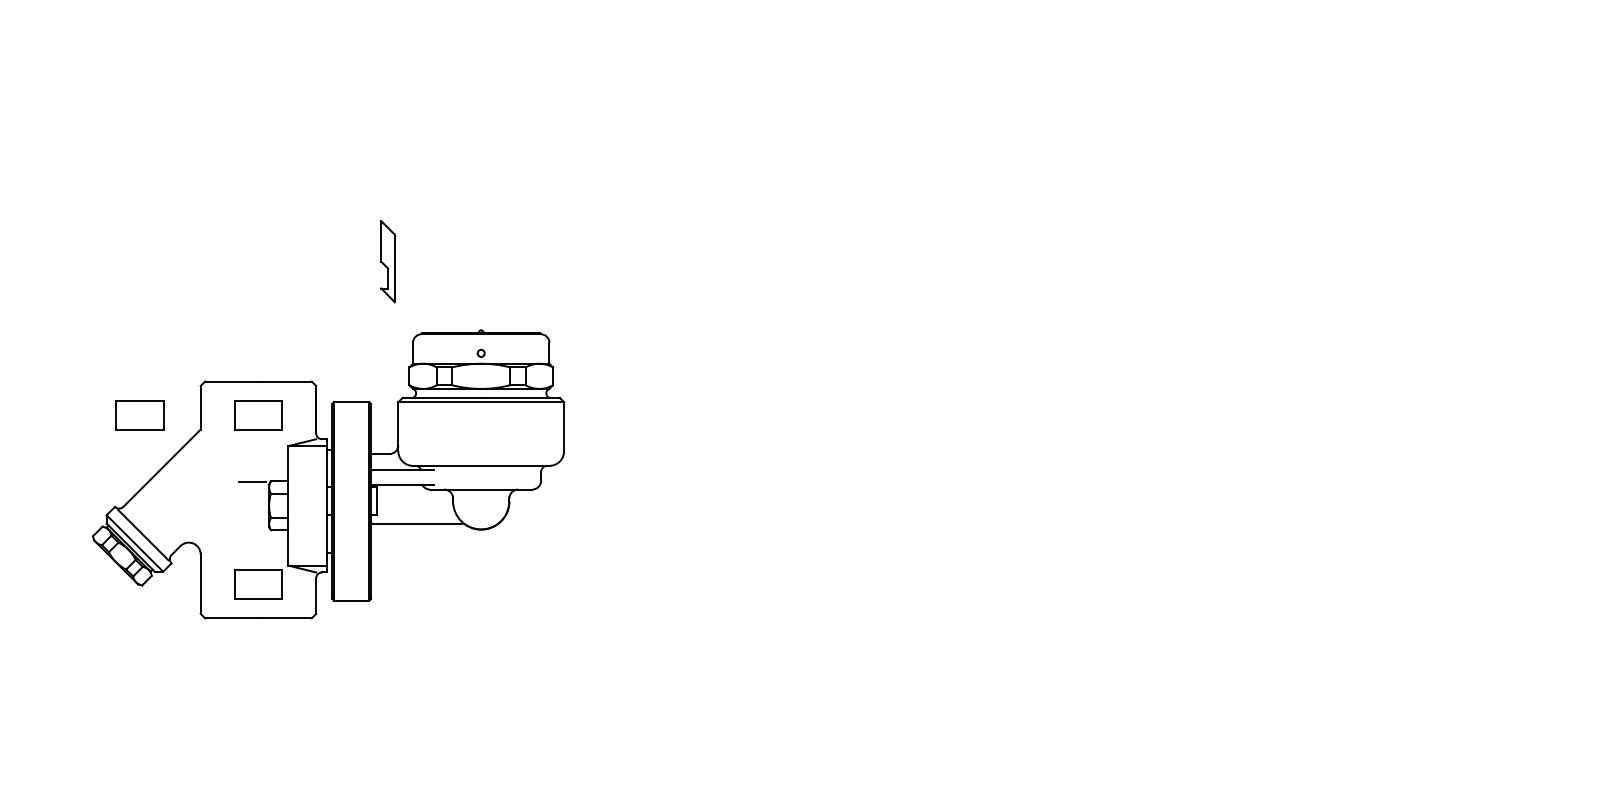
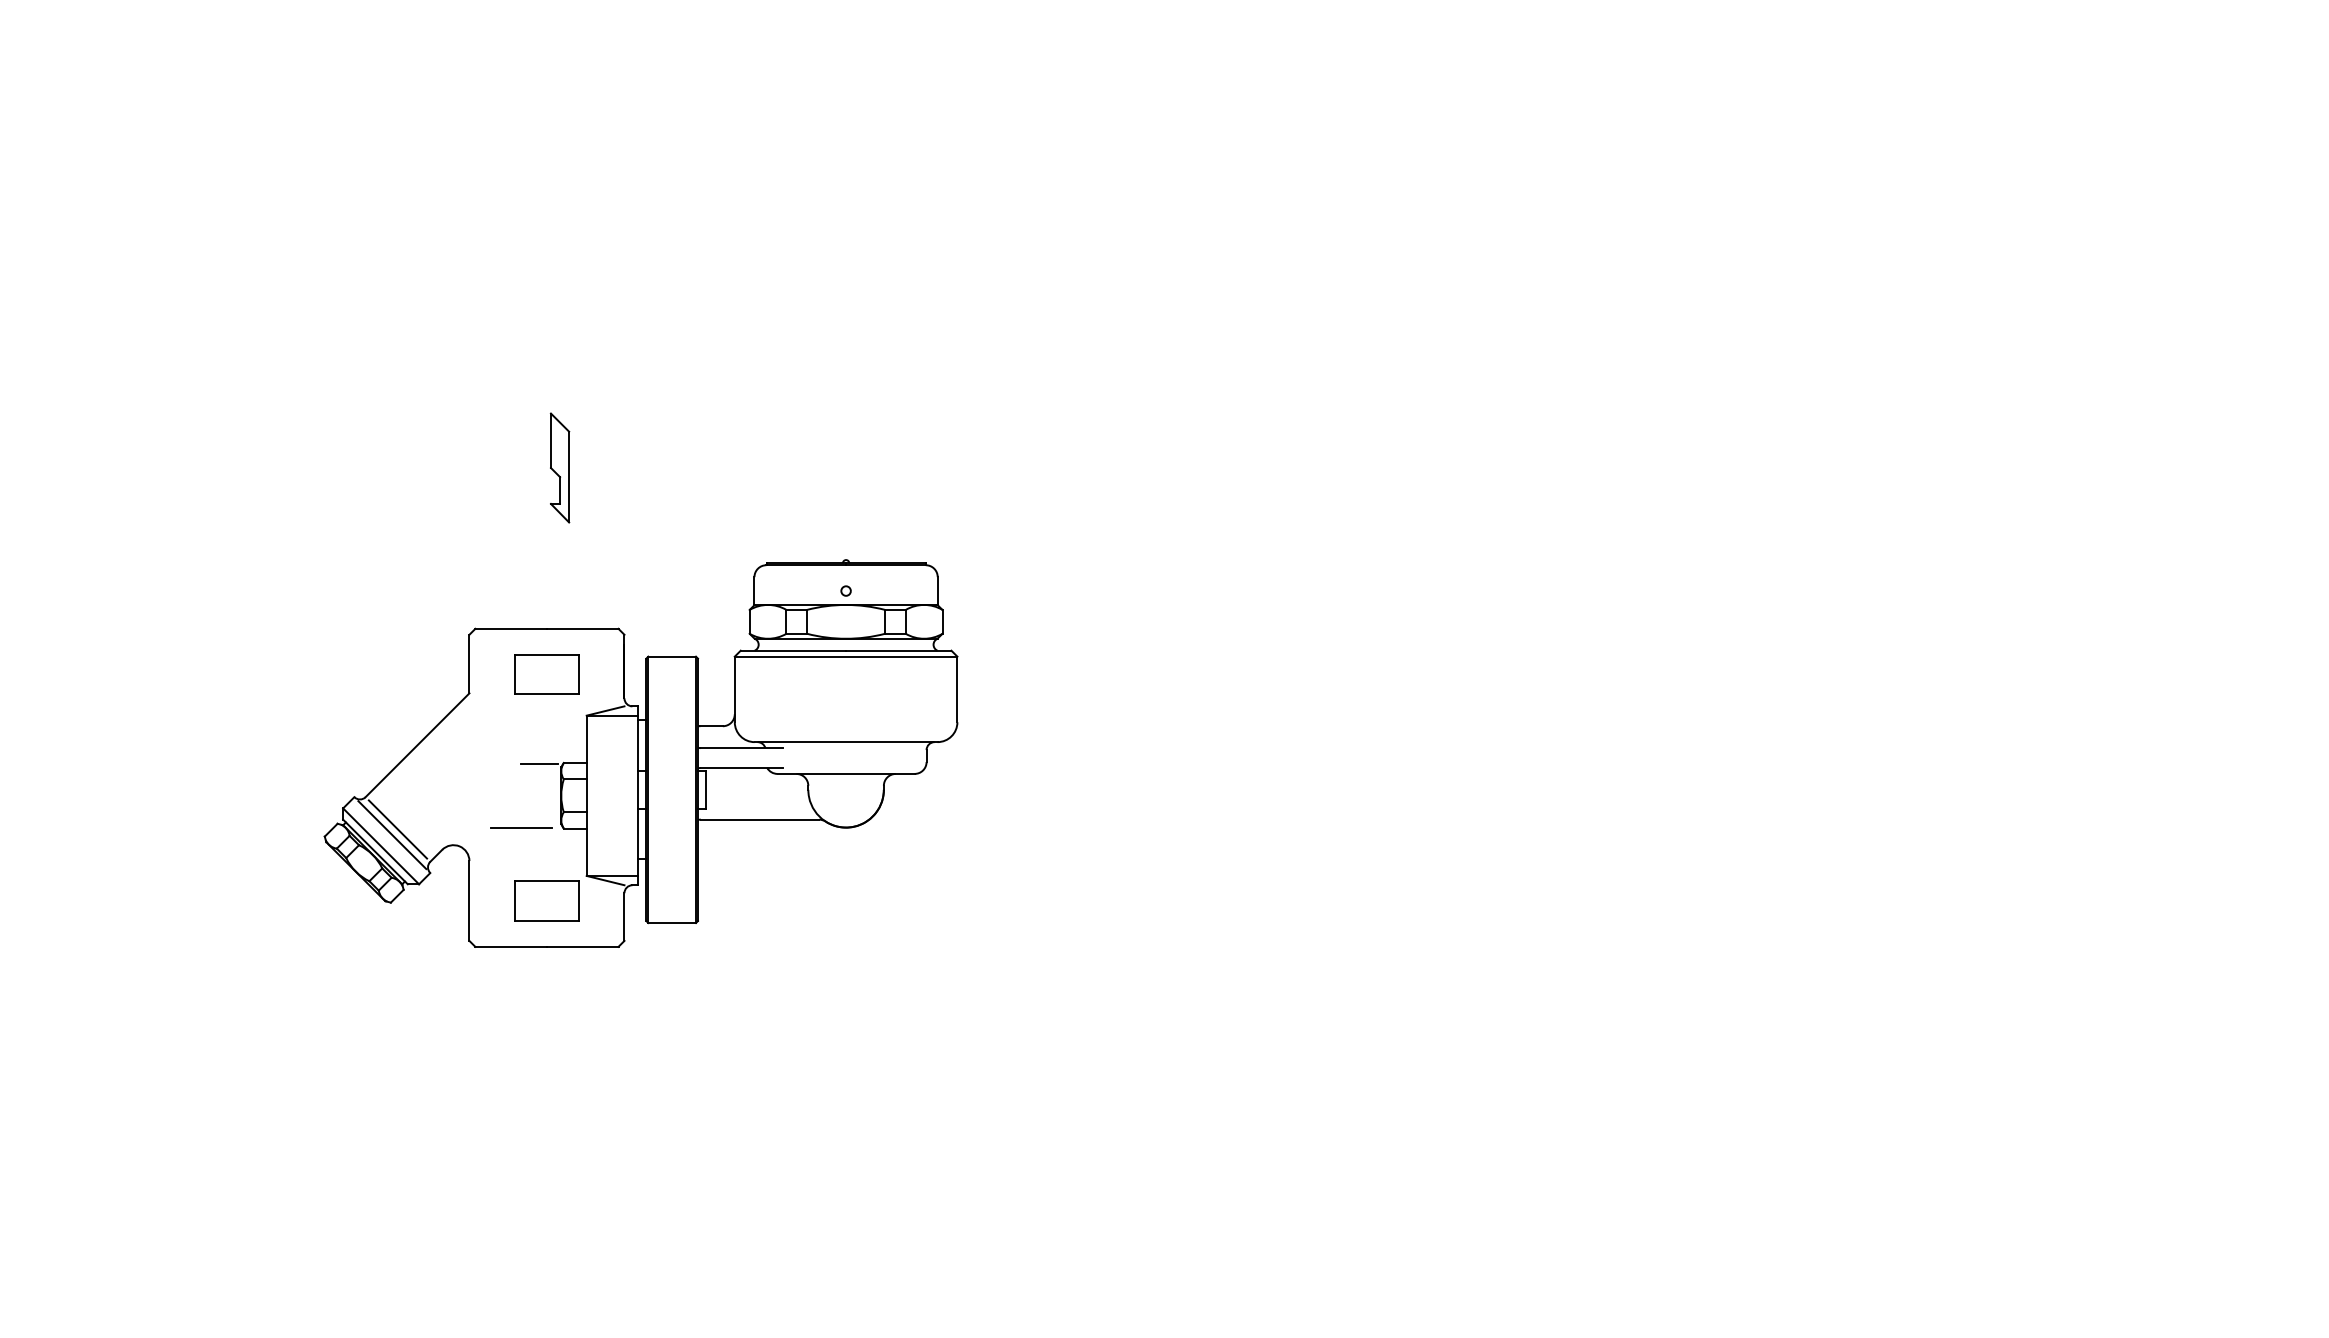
part: (387, 261) -> (559, 467), moved
part: (139, 415) -> (387, 674), removed
line: (239, 529) -> (521, 827), added
line: (147, 530) -> (397, 829), added

